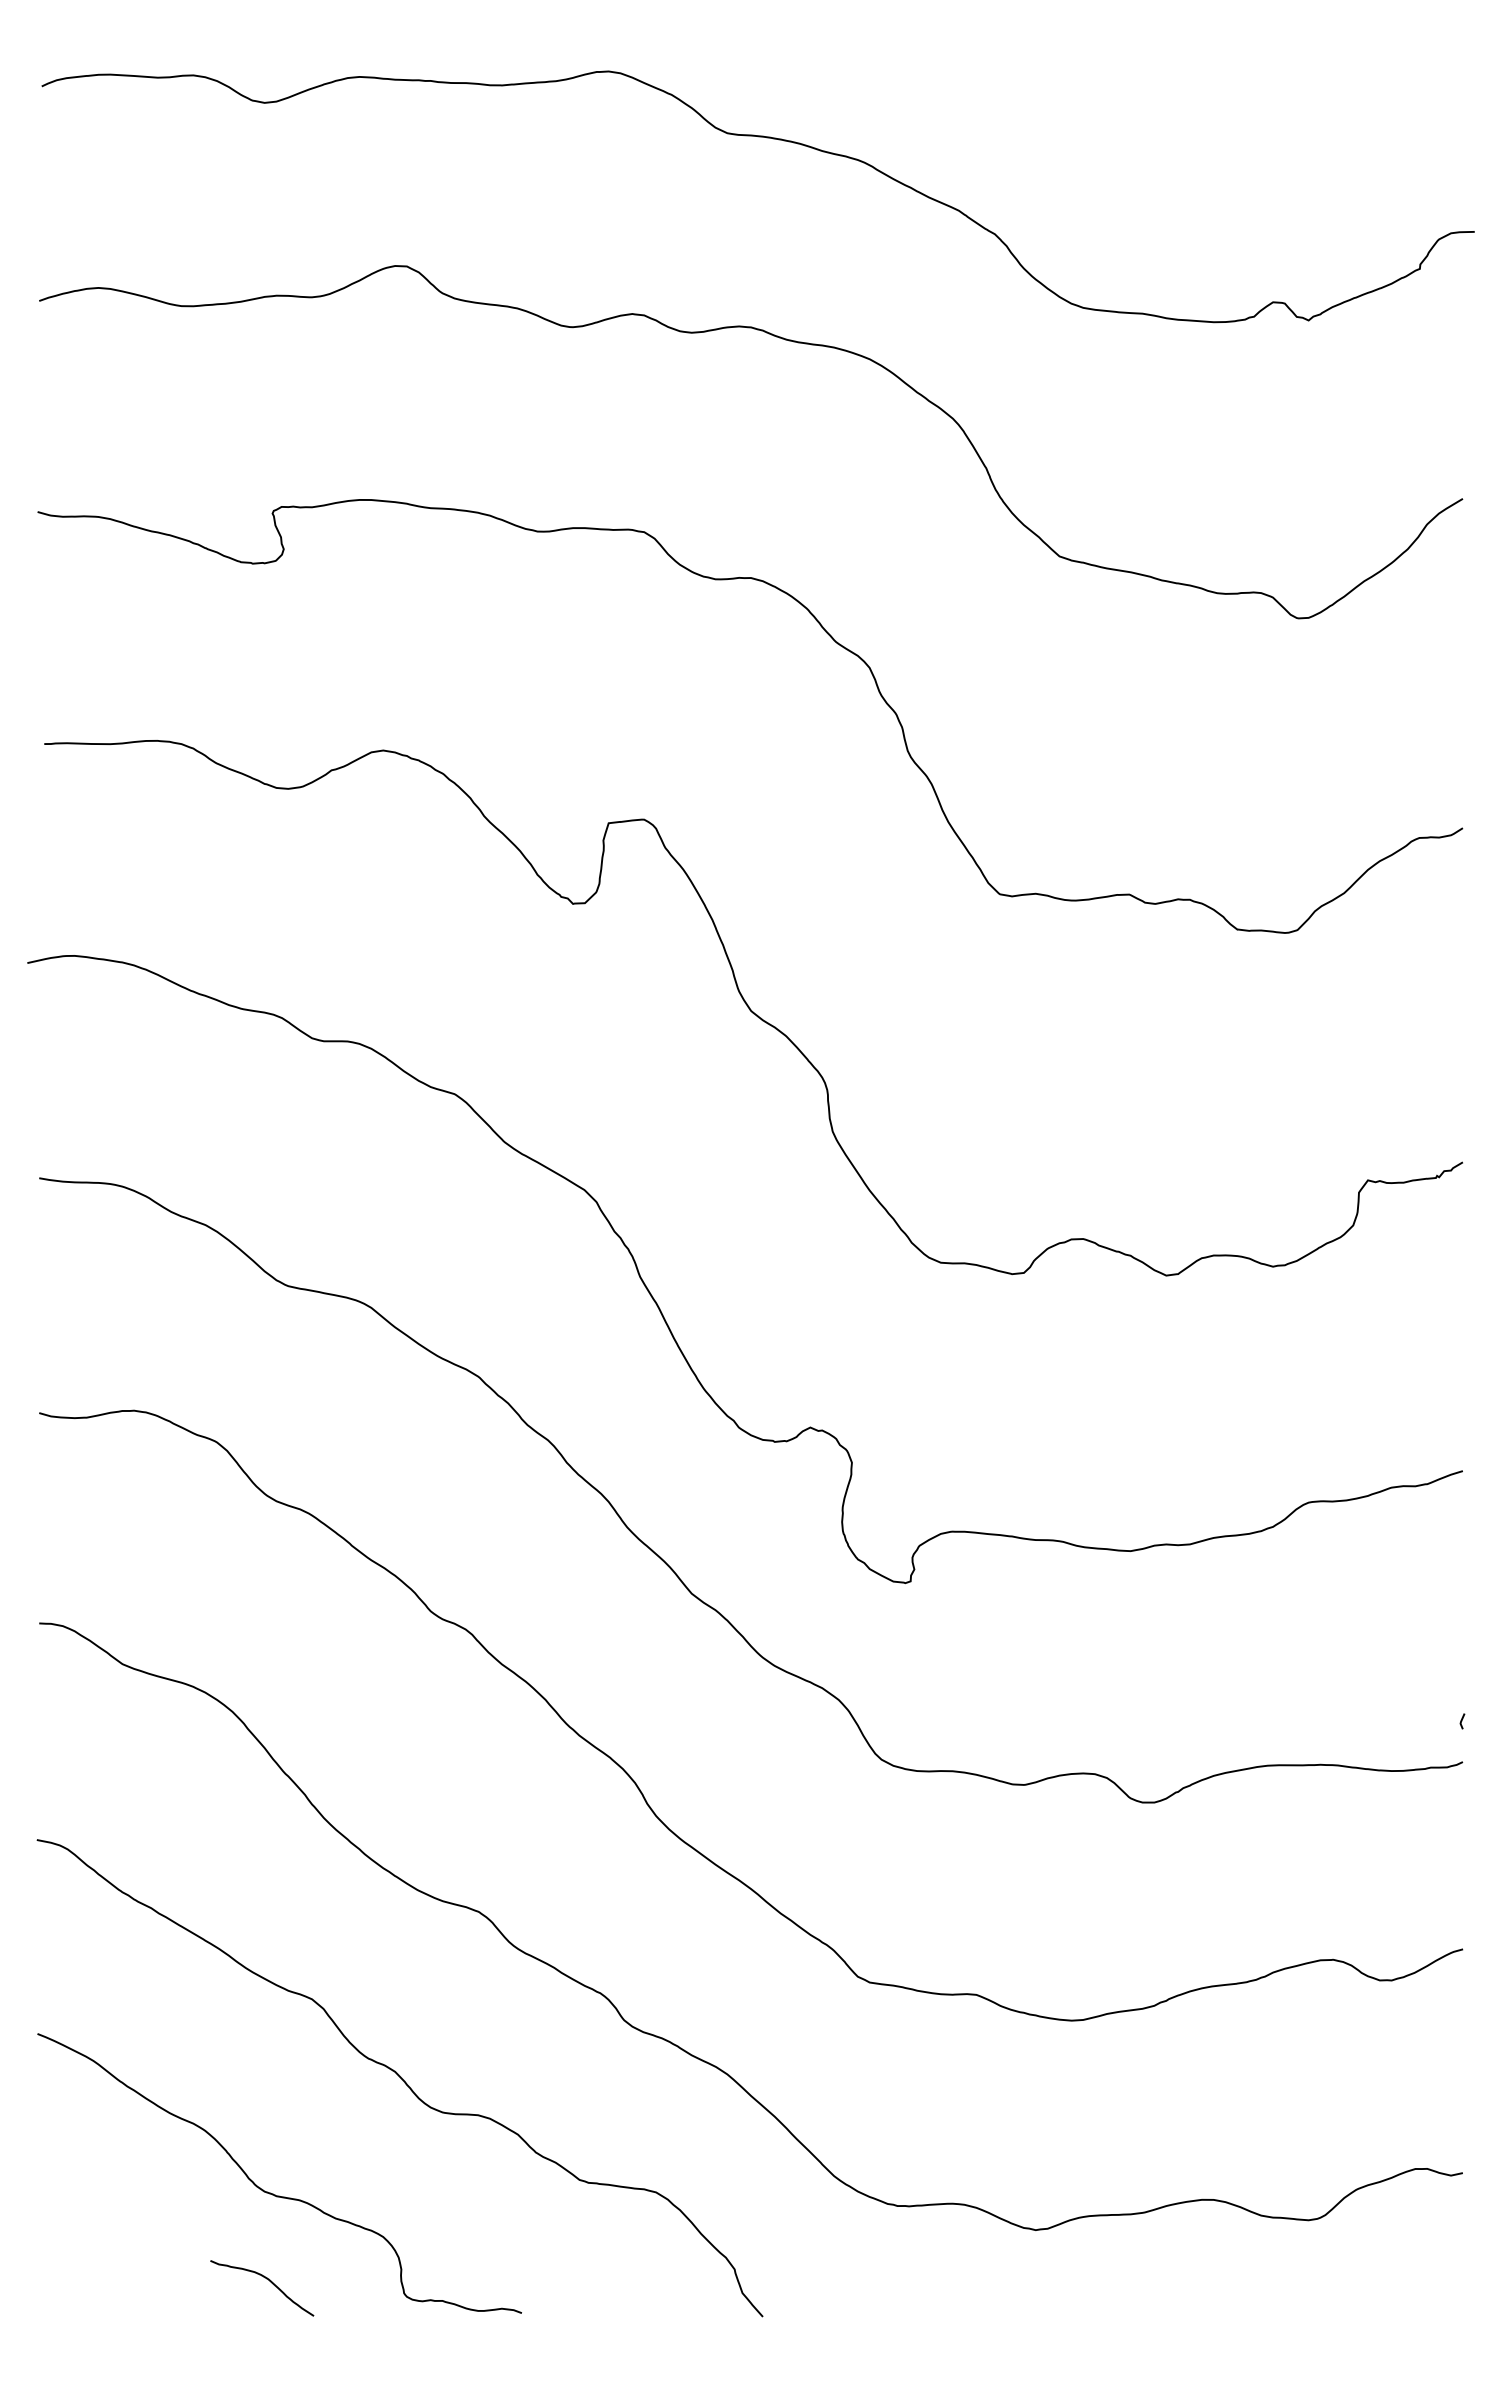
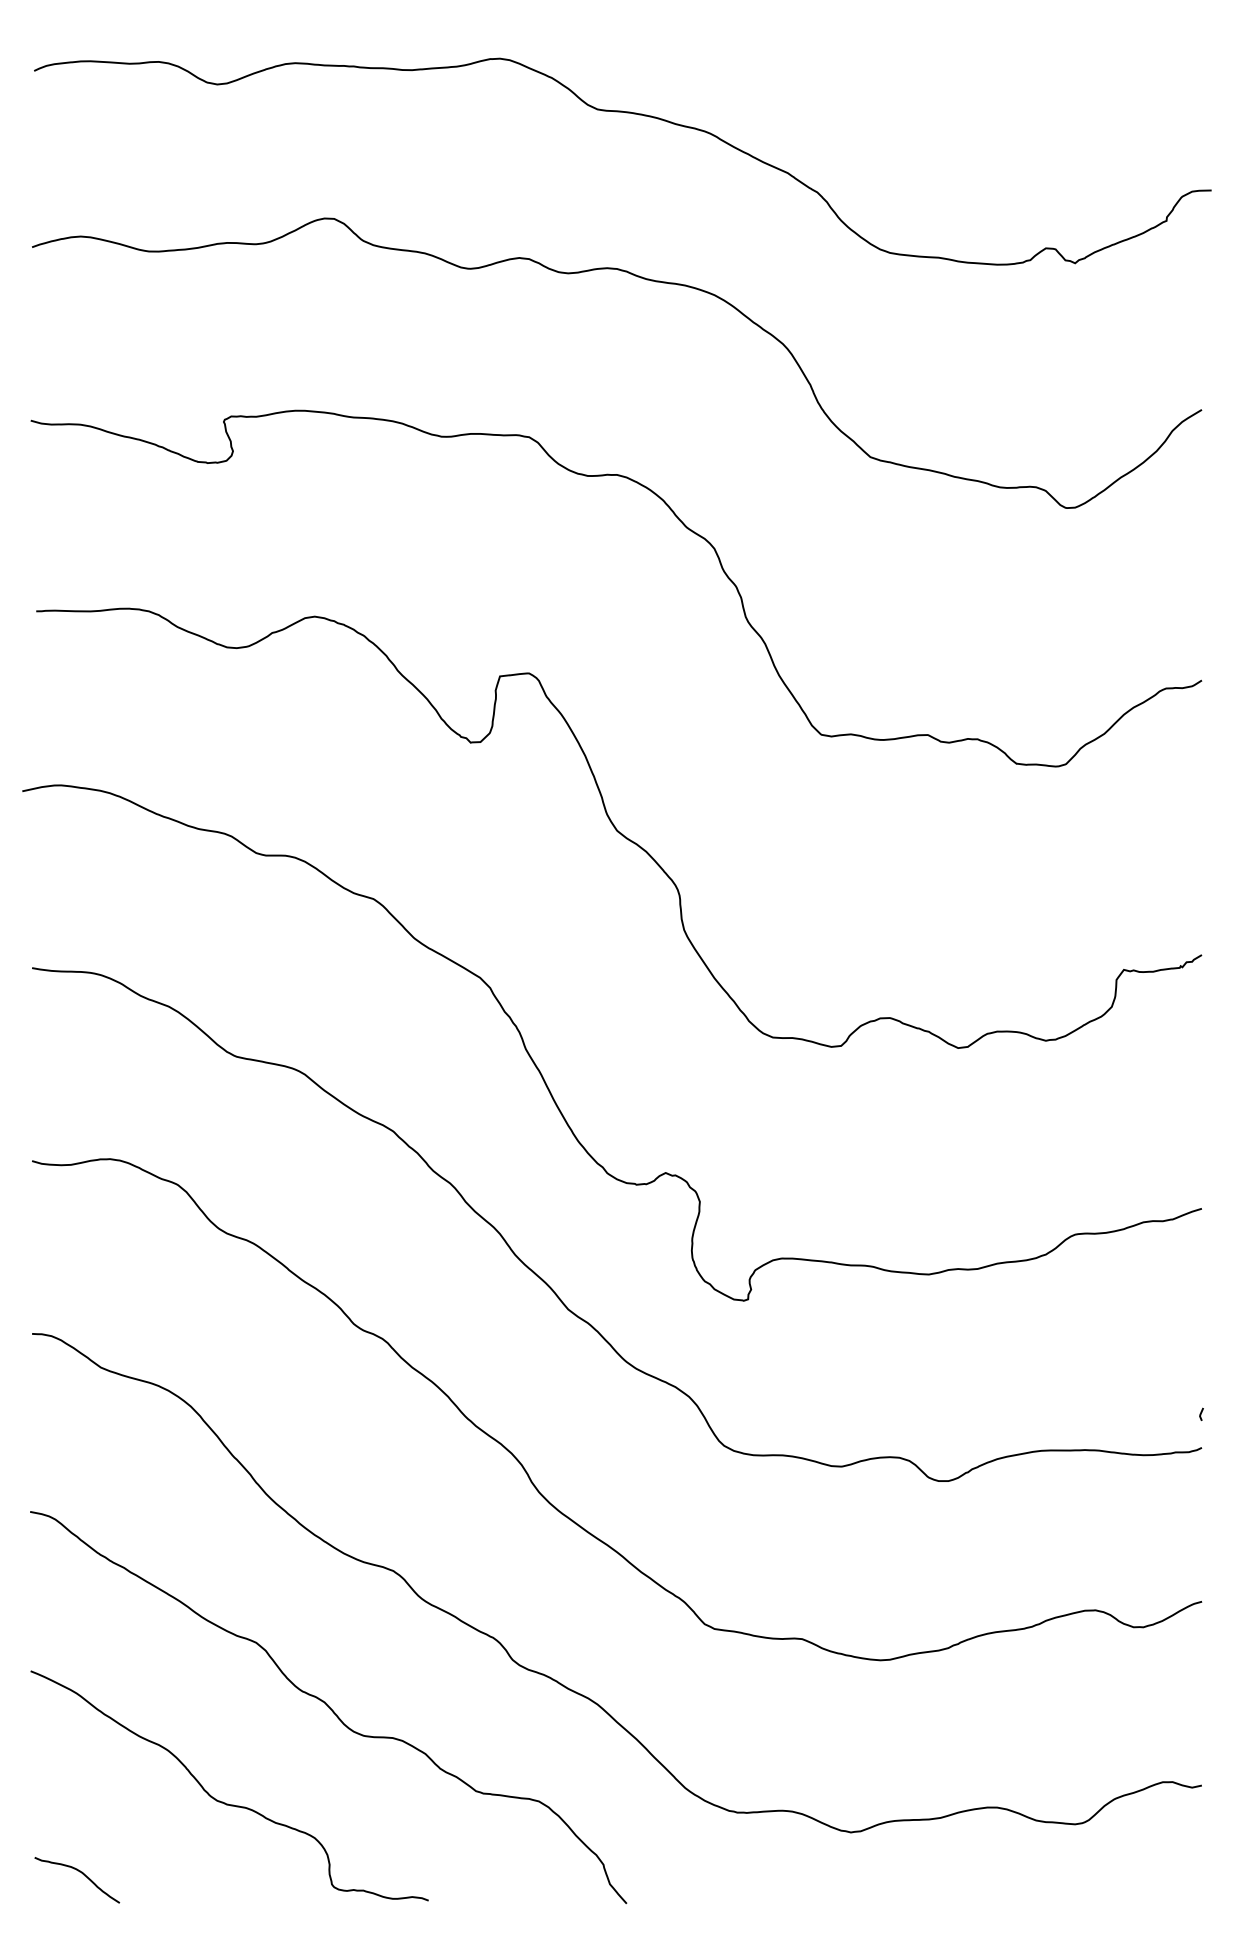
curve: (266, 2279) -> (80, 1873), moved

